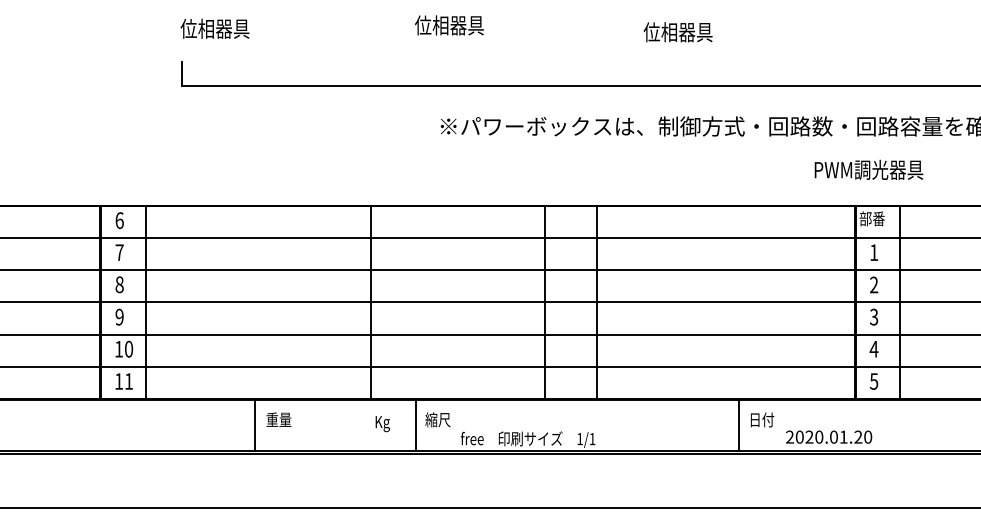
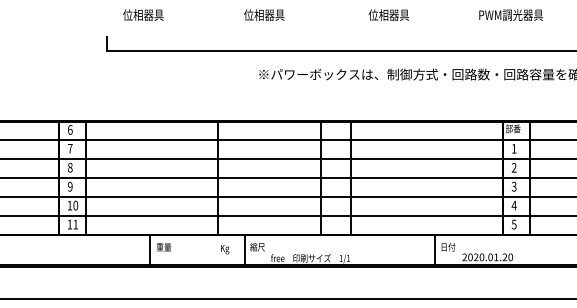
text: (215, 27) -> (143, 14), moved
text: (677, 31) -> (388, 14), moved
text: (867, 168) -> (510, 14), moved

